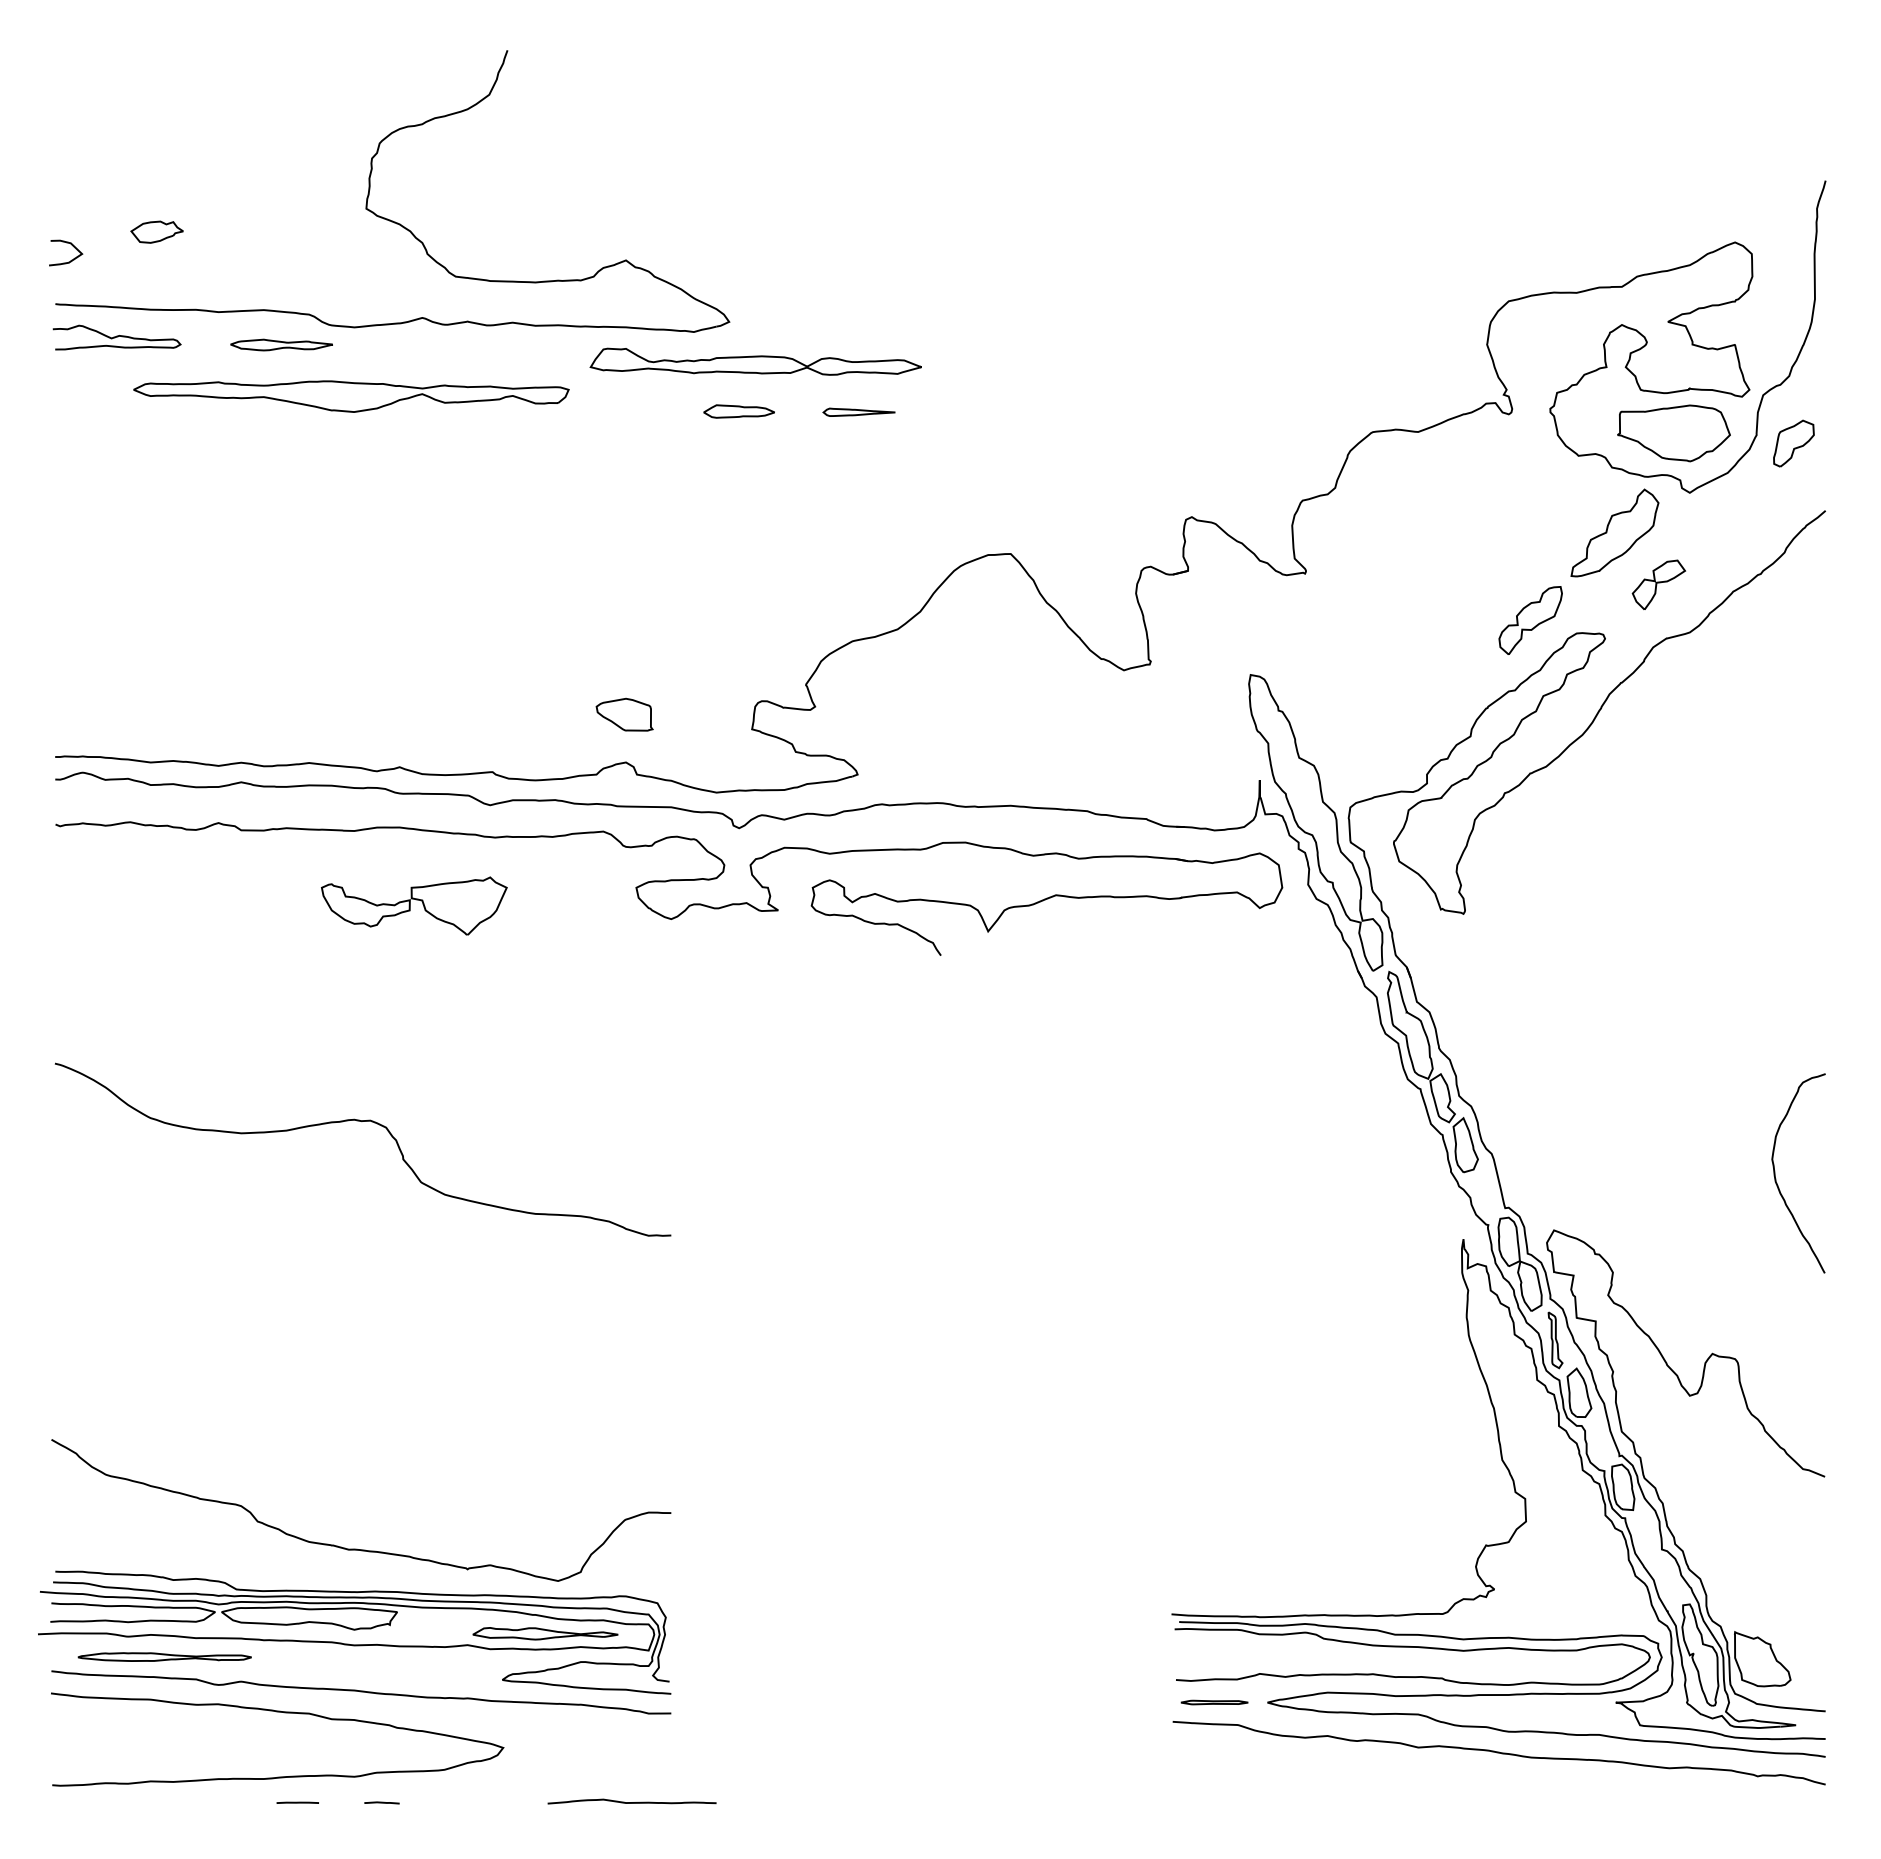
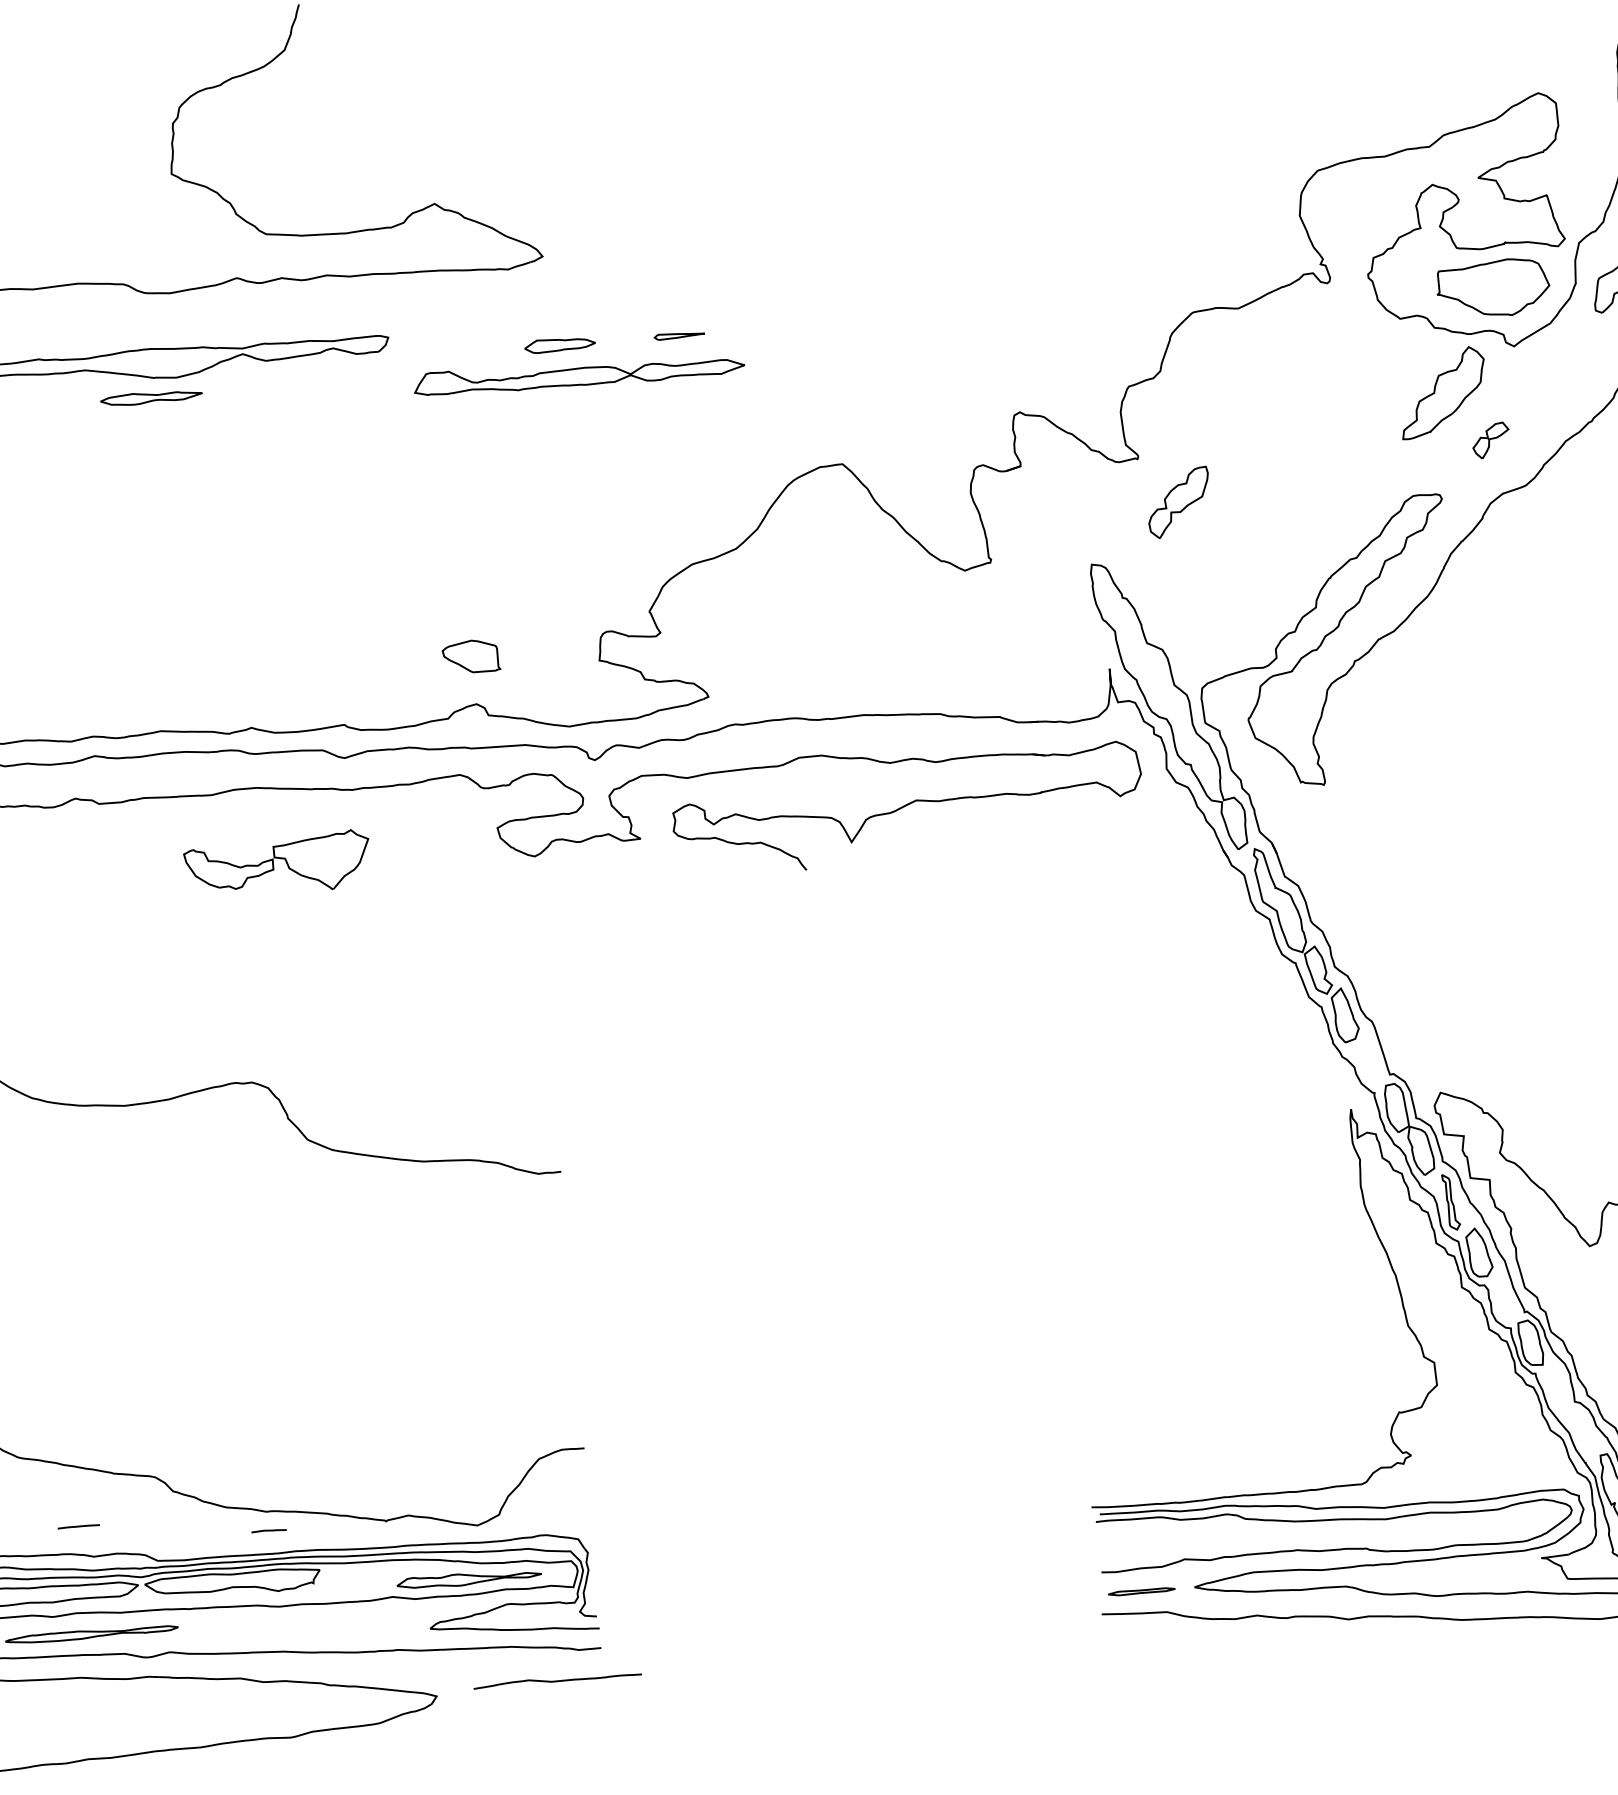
part: (281, 344) -> (151, 397), moved
part: (755, 361) -> (578, 373), moved
part: (858, 411) -> (678, 334), size x0.7
part: (1658, 584) -> (1490, 440), size x0.7
part: (1530, 620) -> (1178, 502), moved
line: (297, 1802) -> (78, 1526), moved
line: (381, 1802) -> (268, 1530), moved
curve: (631, 1802) -> (557, 1680), moved

